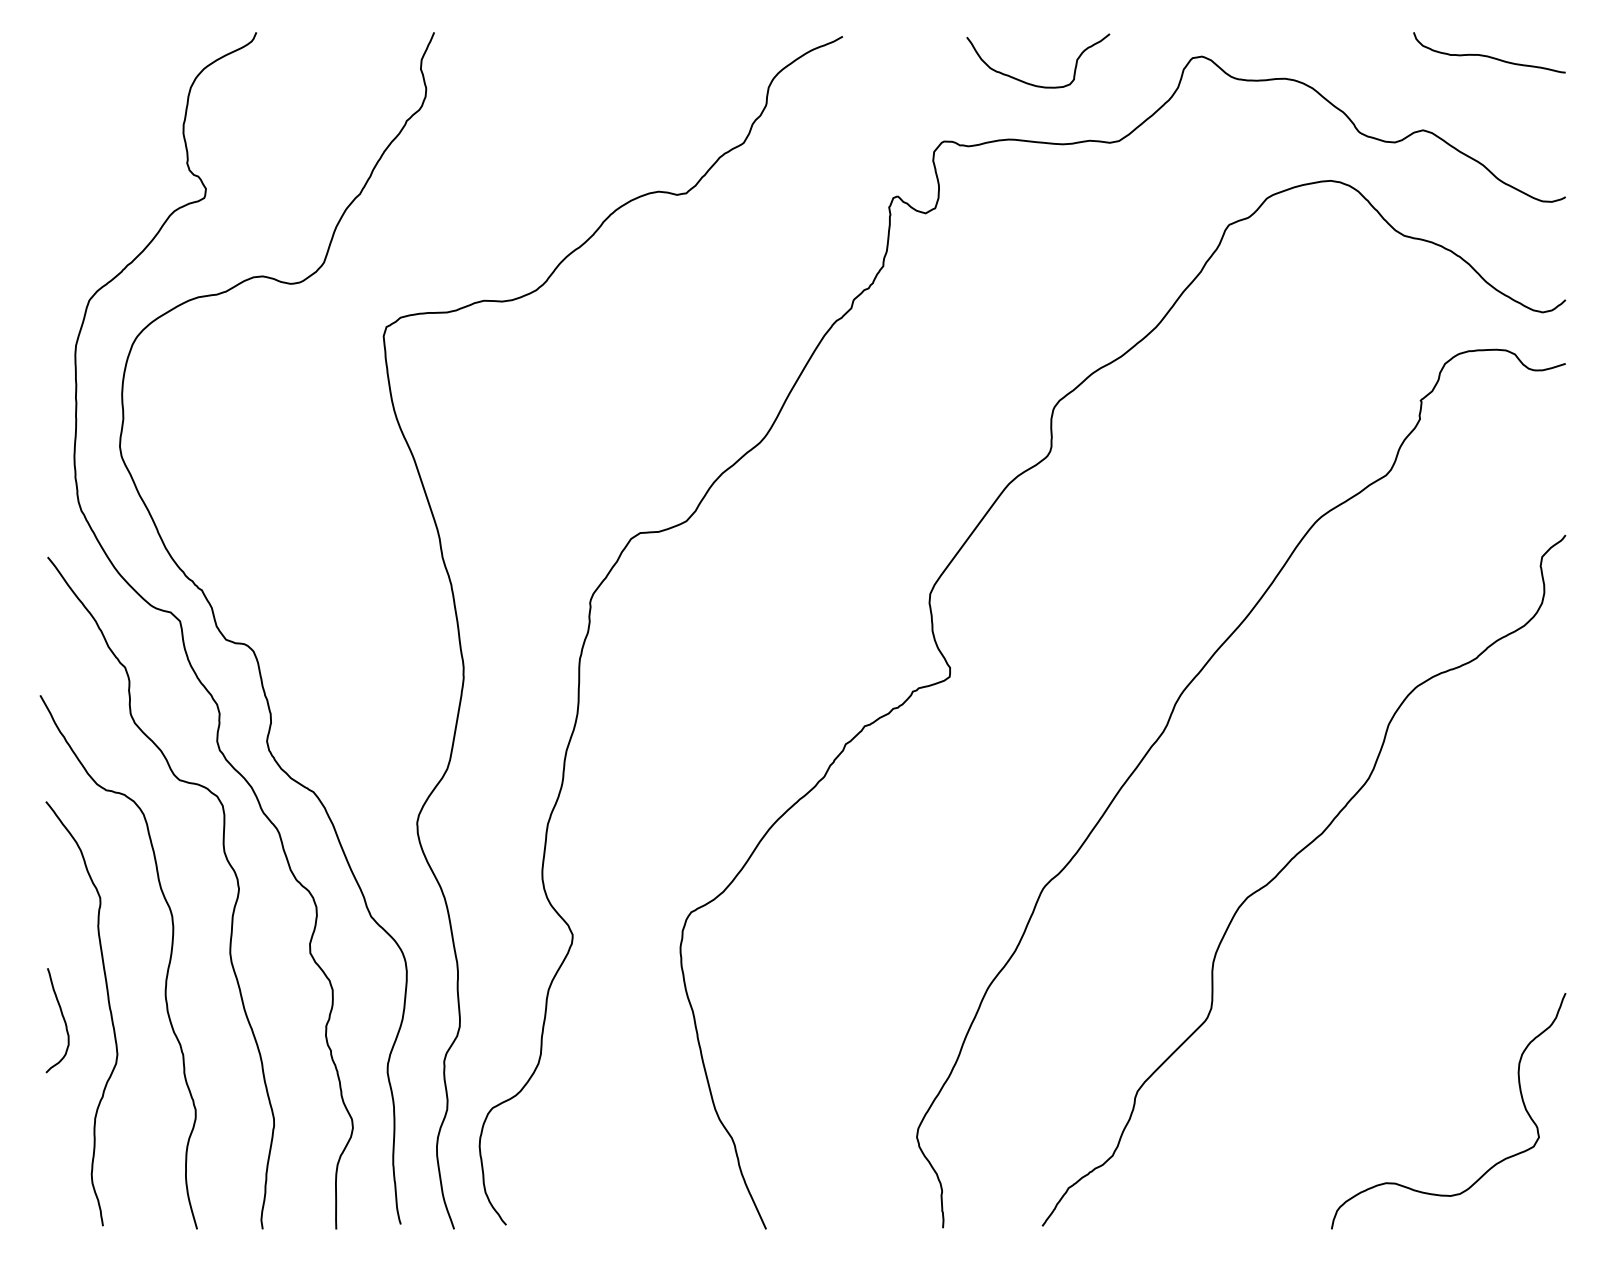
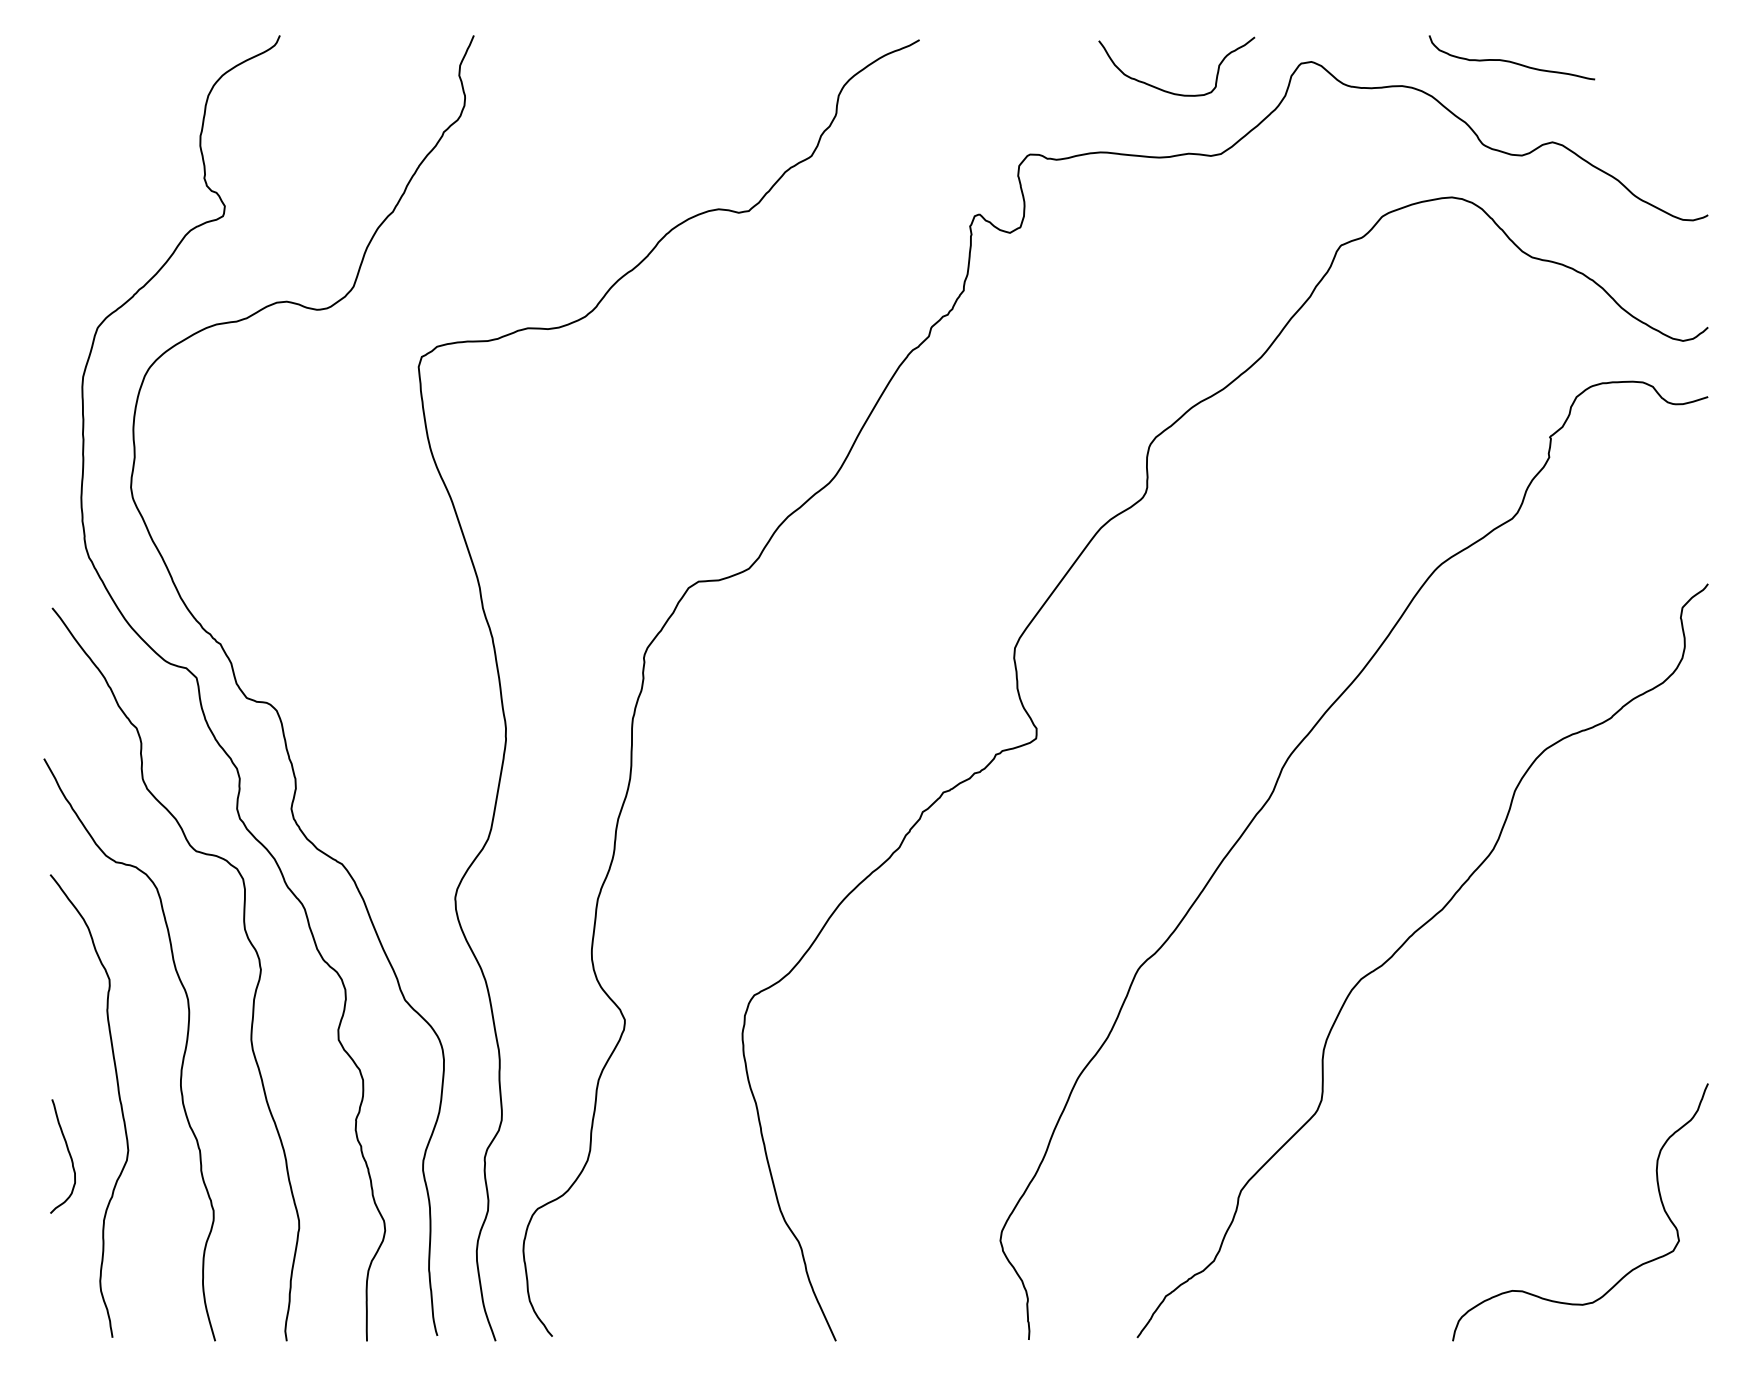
curve: (1487, 55) -> (1509, 60), moved
curve: (1031, 83) -> (1169, 91), moved
curve: (62, 1017) -> (68, 1153), moved

